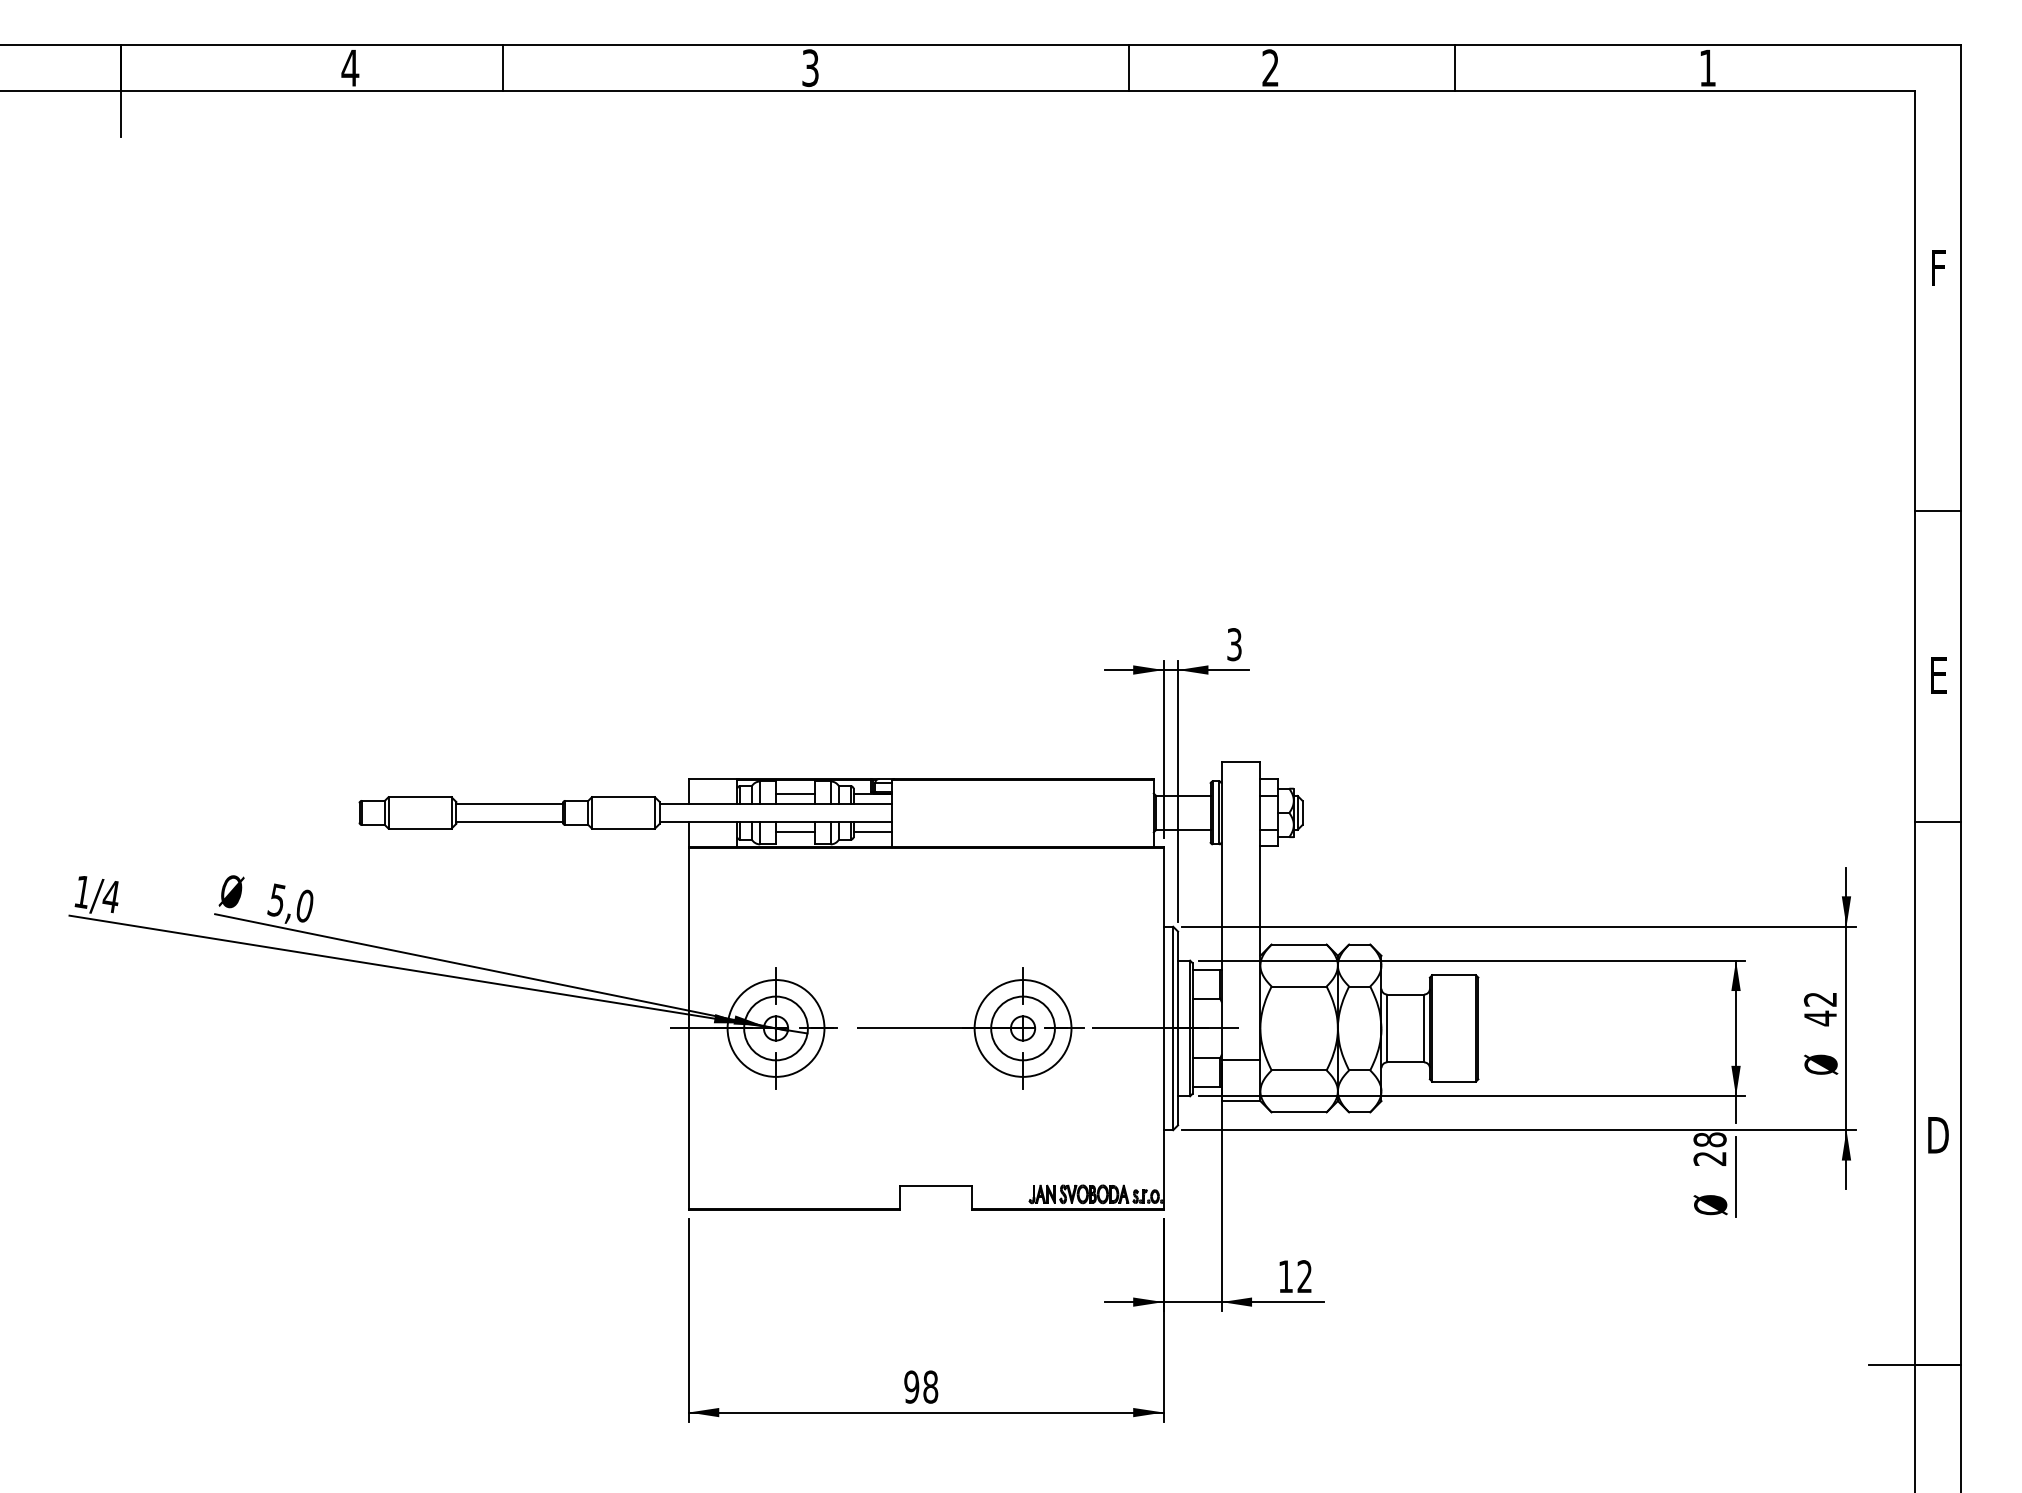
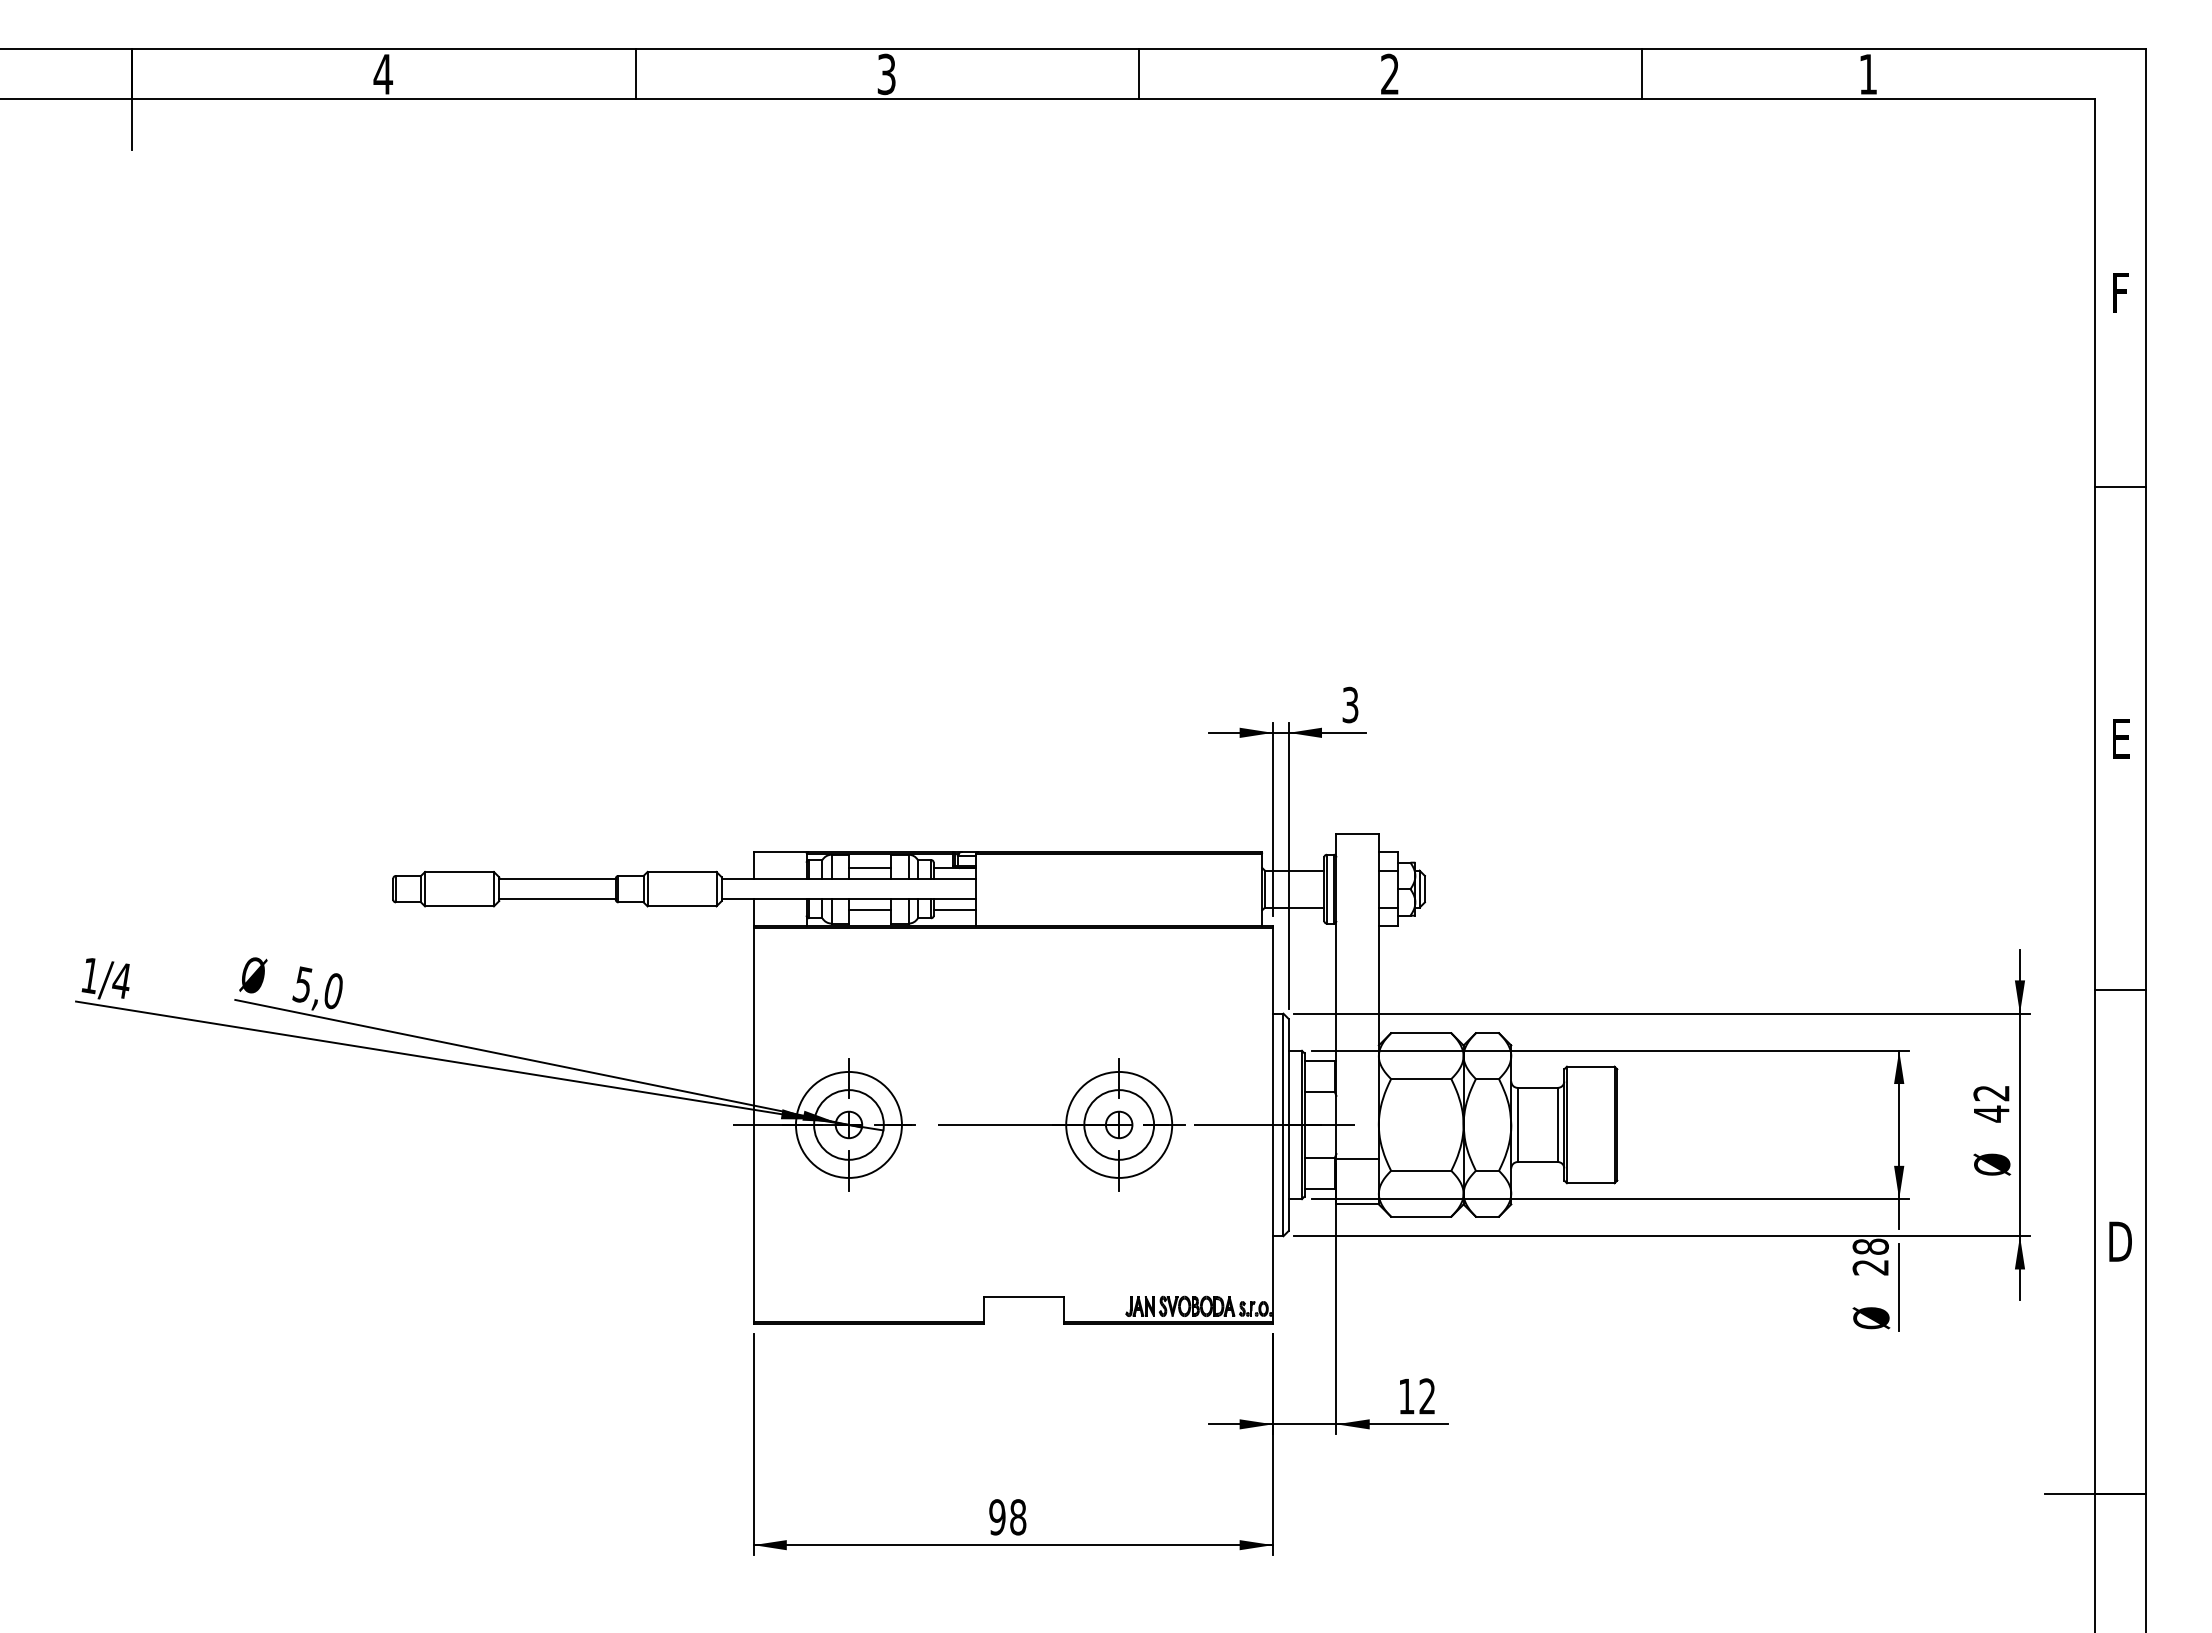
line: (503, 67) -> (635, 73), moved
line: (1128, 67) -> (1138, 73), moved
line: (1454, 67) -> (1642, 73), moved
line: (1938, 510) -> (2120, 486), moved
line: (1938, 822) -> (2120, 990), moved

